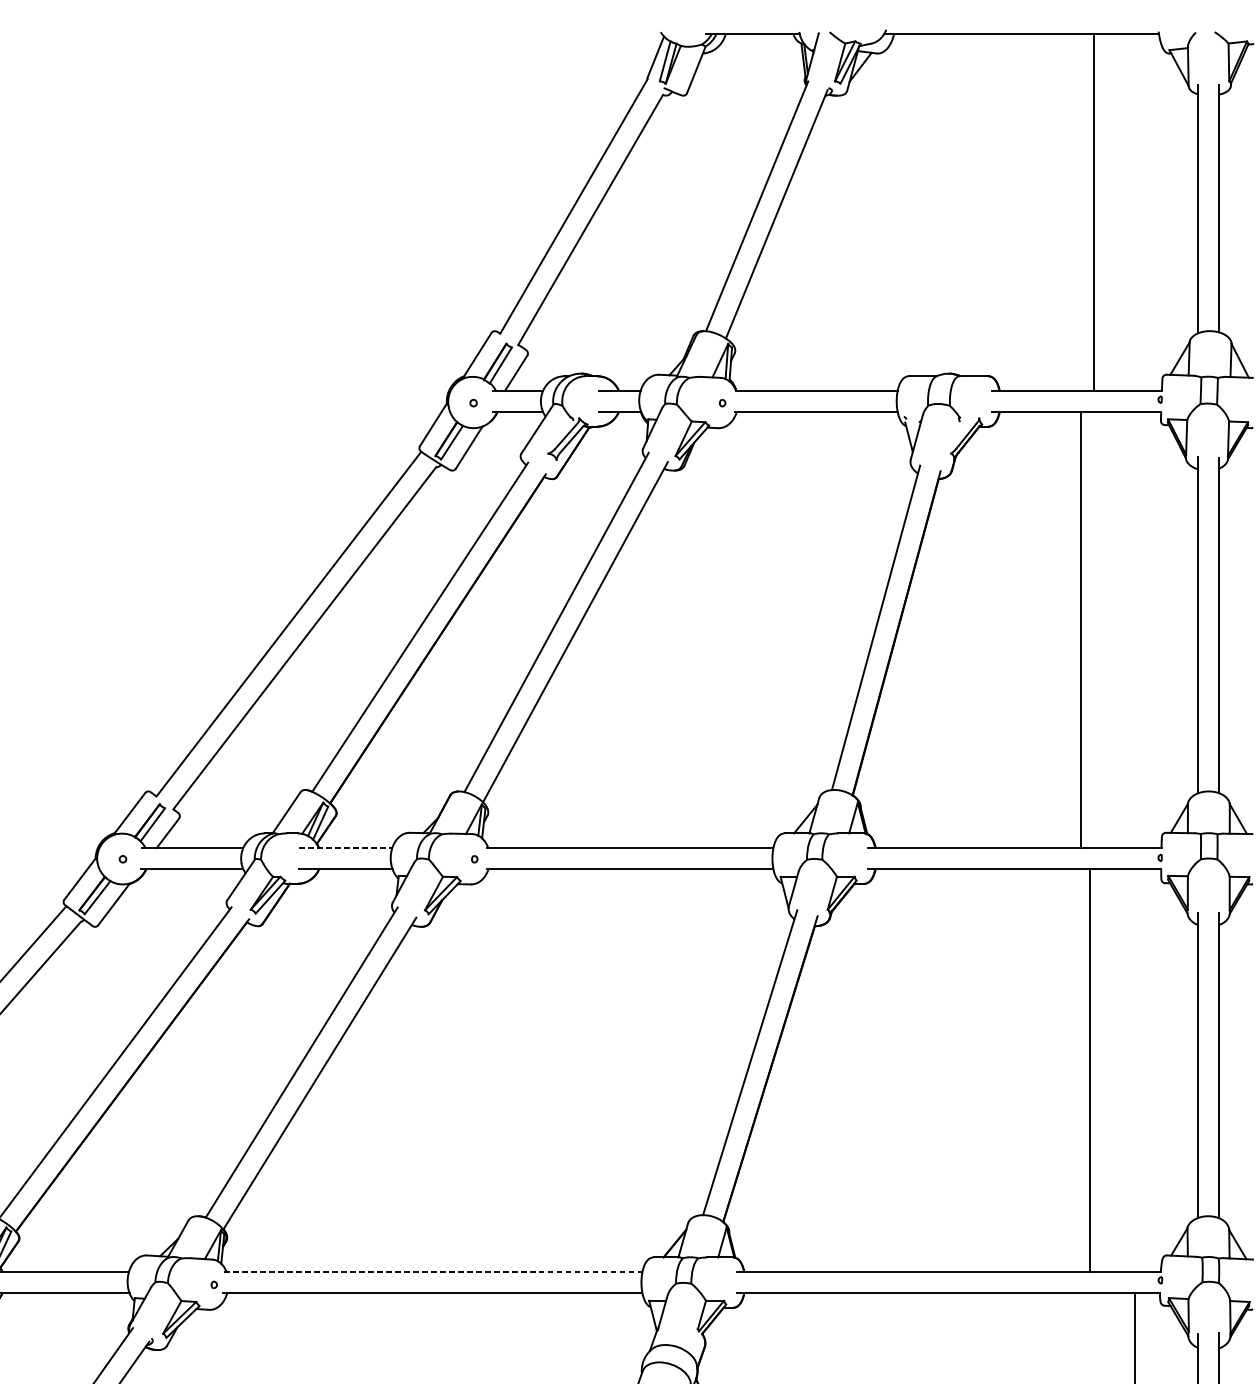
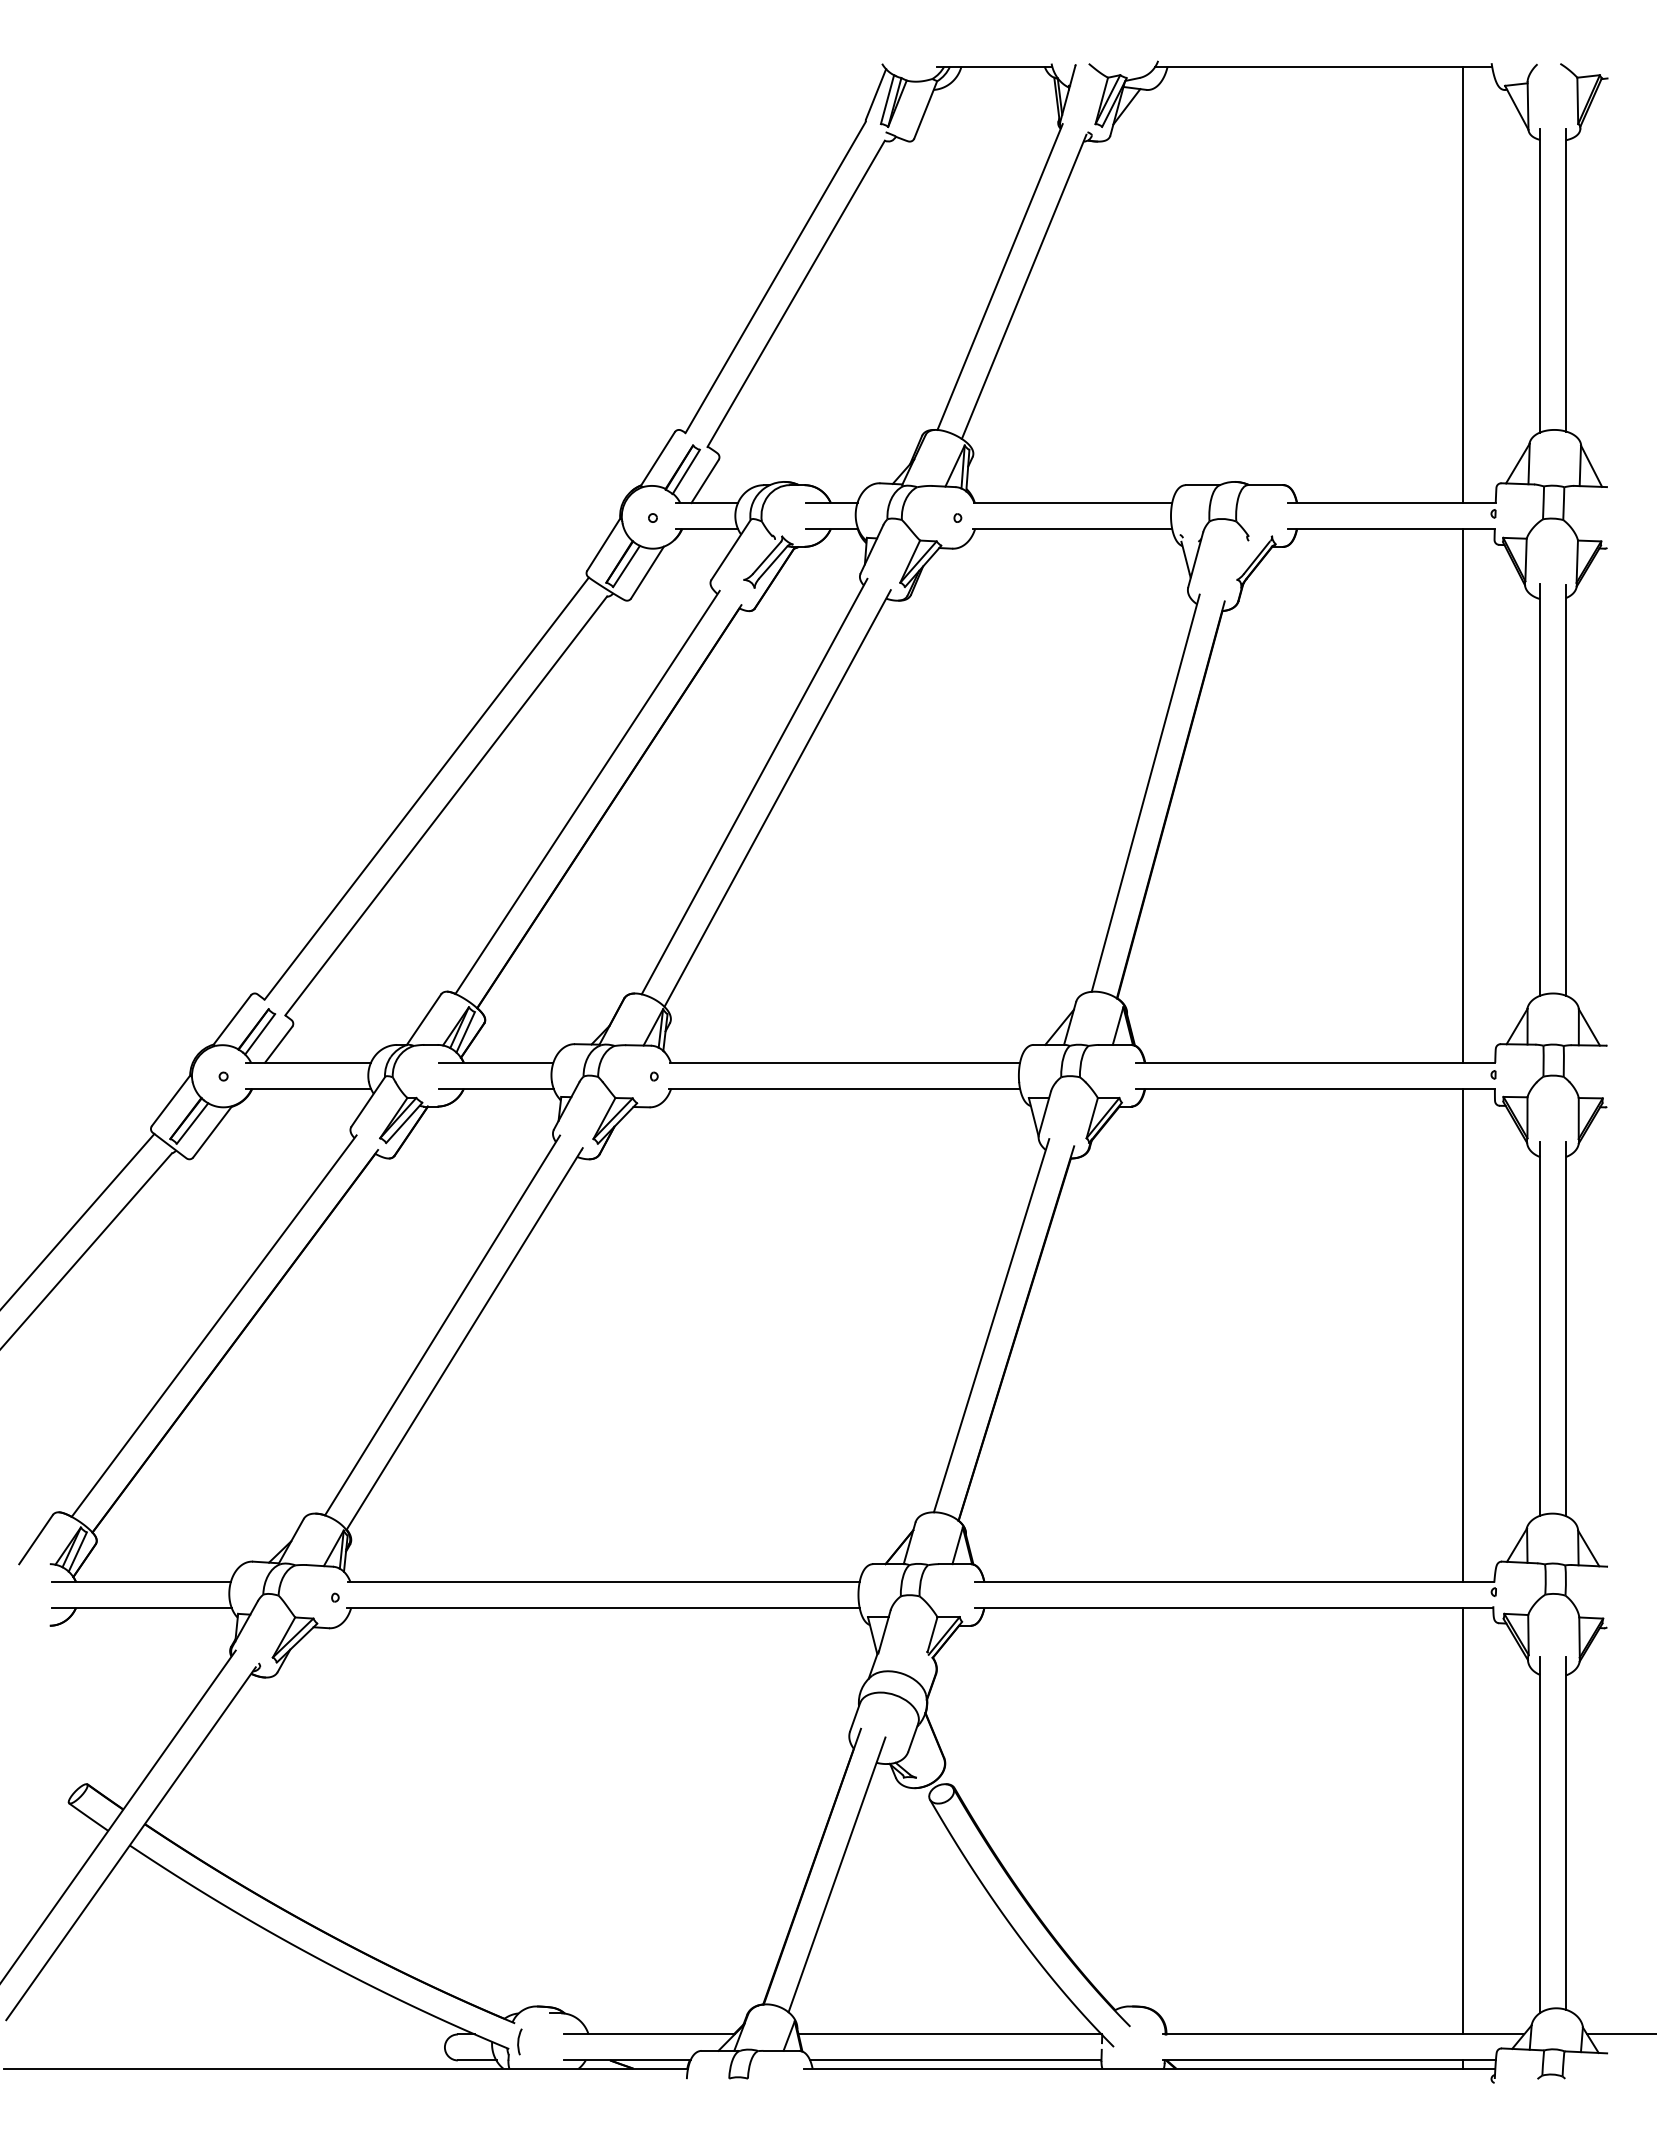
line: (1094, 212) -> (1463, 284), moved
line: (1081, 629) -> (1463, 795), moved
line: (345, 847) -> (496, 1062), dashed -> solid
line: (1090, 1069) -> (1463, 1334), moved
line: (433, 1271) -> (603, 1581), dashed -> solid

